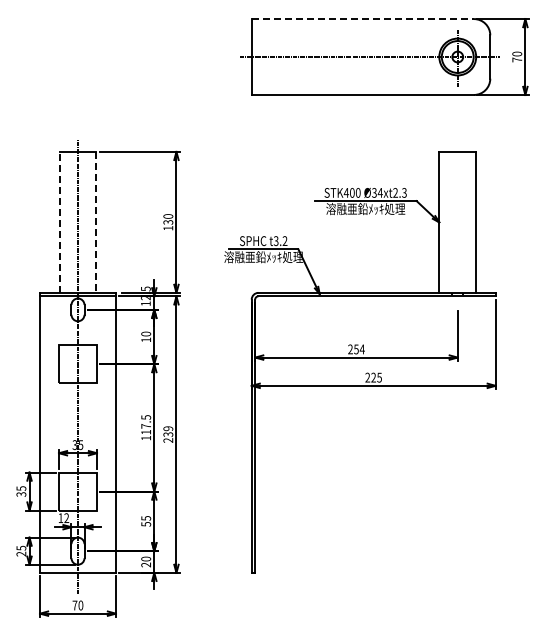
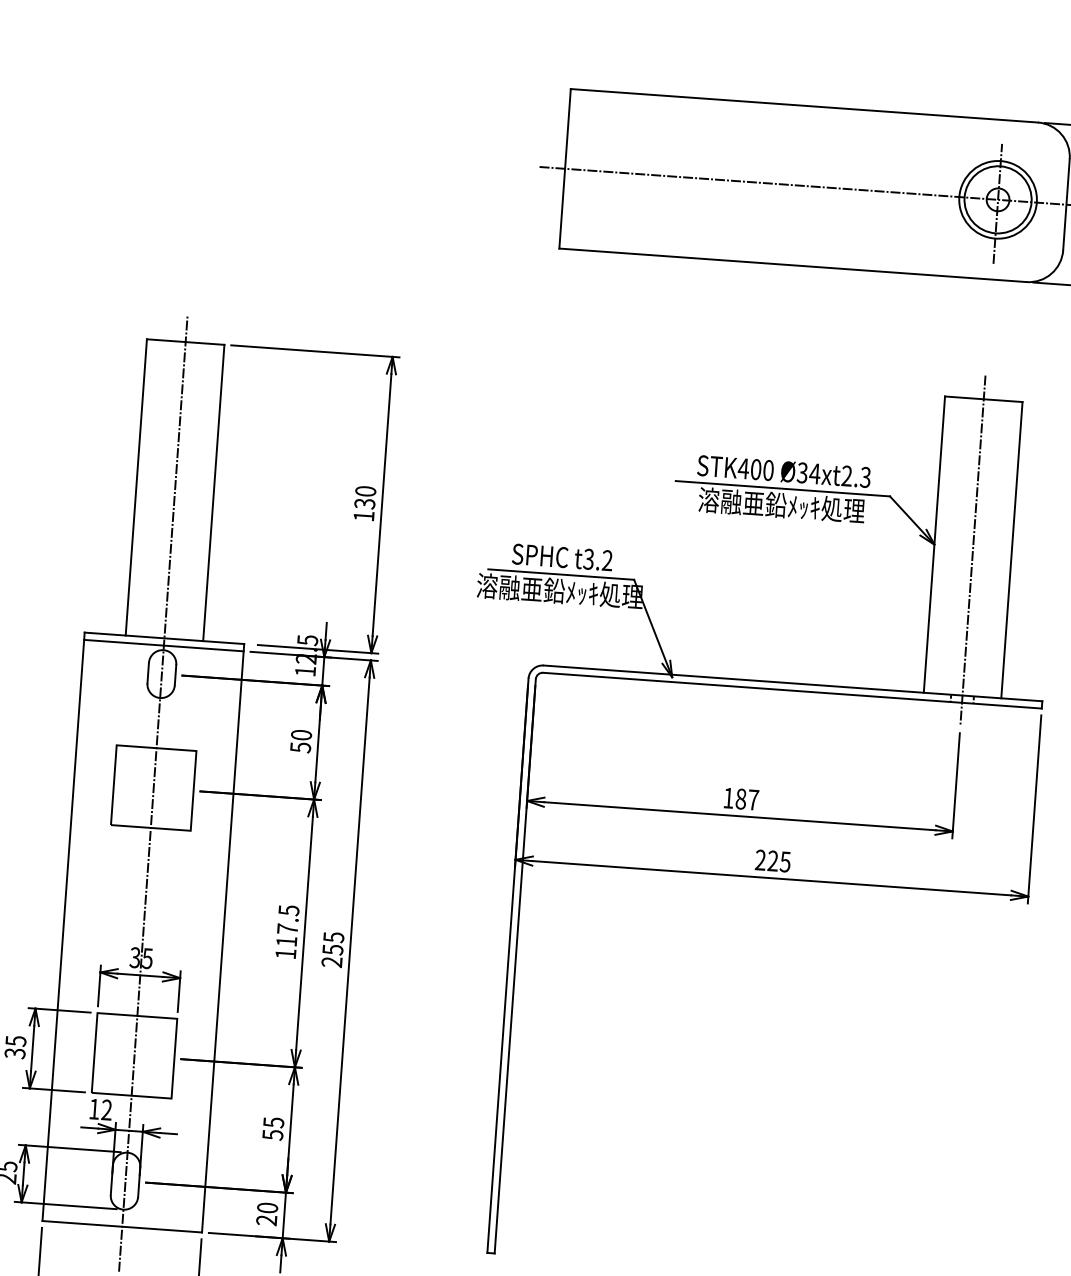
line: (363, 19) -> (805, 106), dashed -> solid
line: (59, 221) -> (136, 485), dashed -> solid
line: (96, 222) -> (213, 493), dashed -> solid
line: (457, 223) -> (972, 549), added
text: (146, 339) -> (301, 746), 10 -> 50
text: (356, 349) -> (741, 799), 254 -> 187
text: (168, 431) -> (333, 943), 239 -> 255

